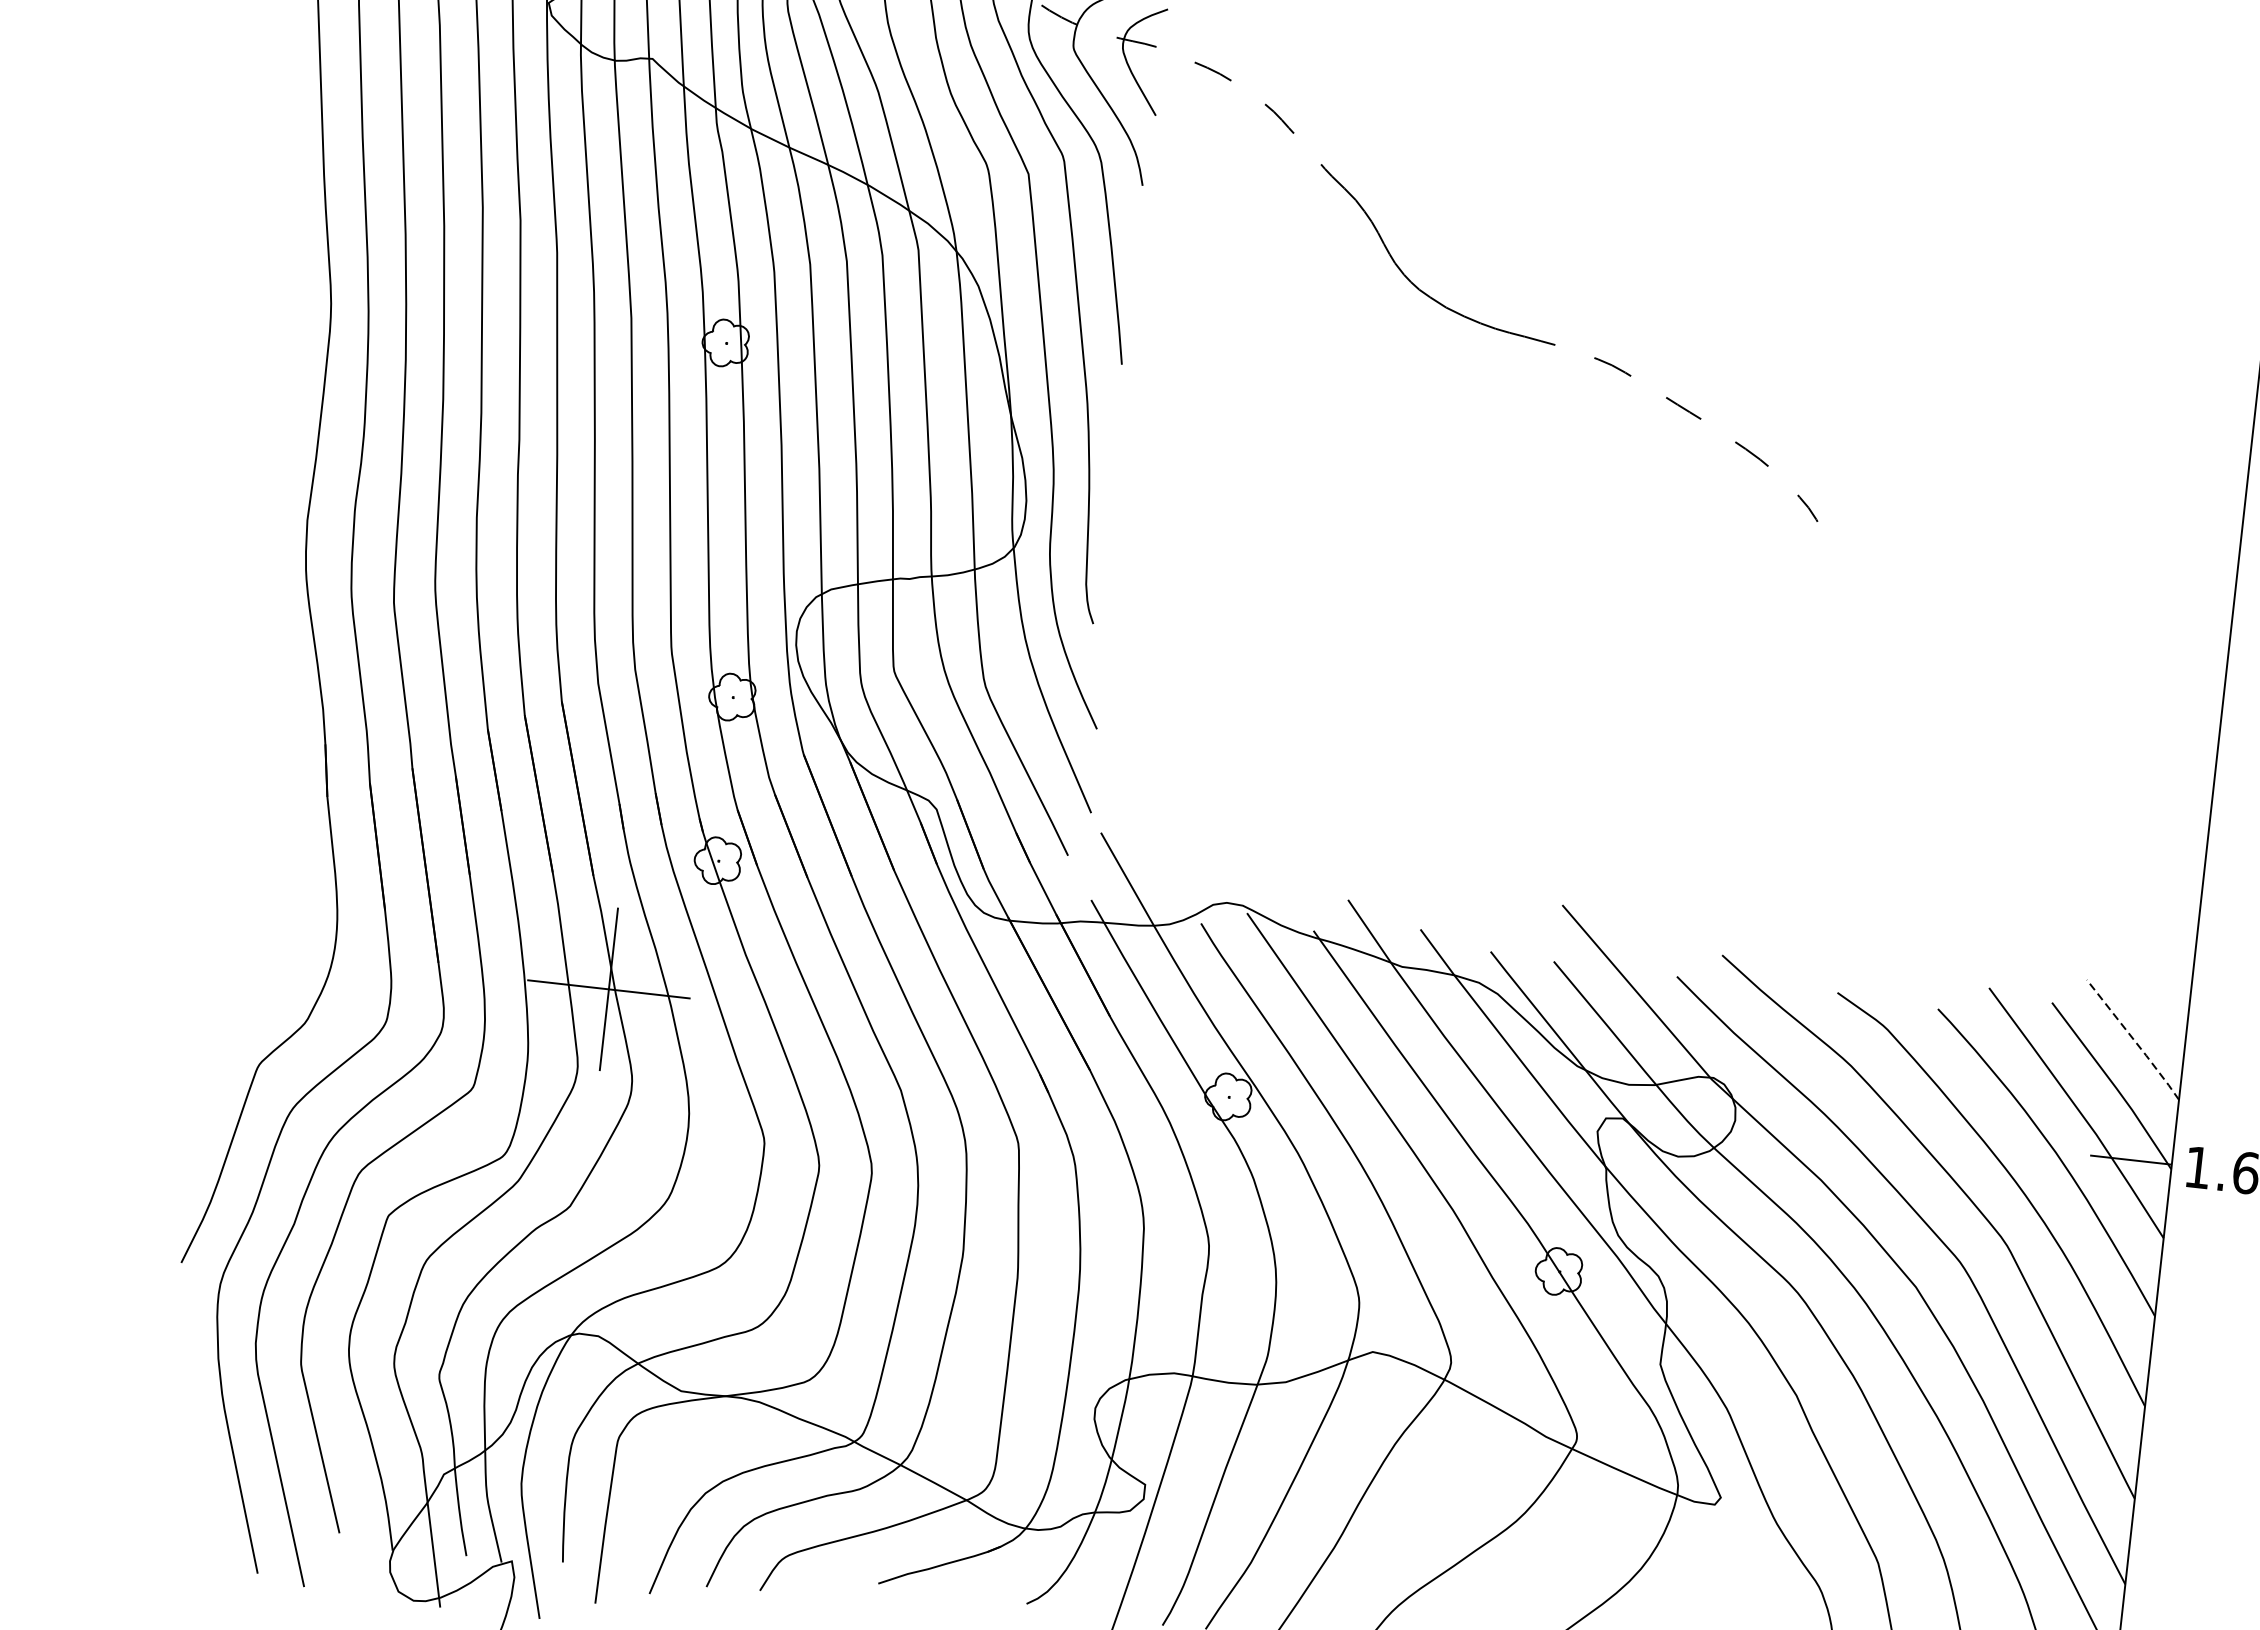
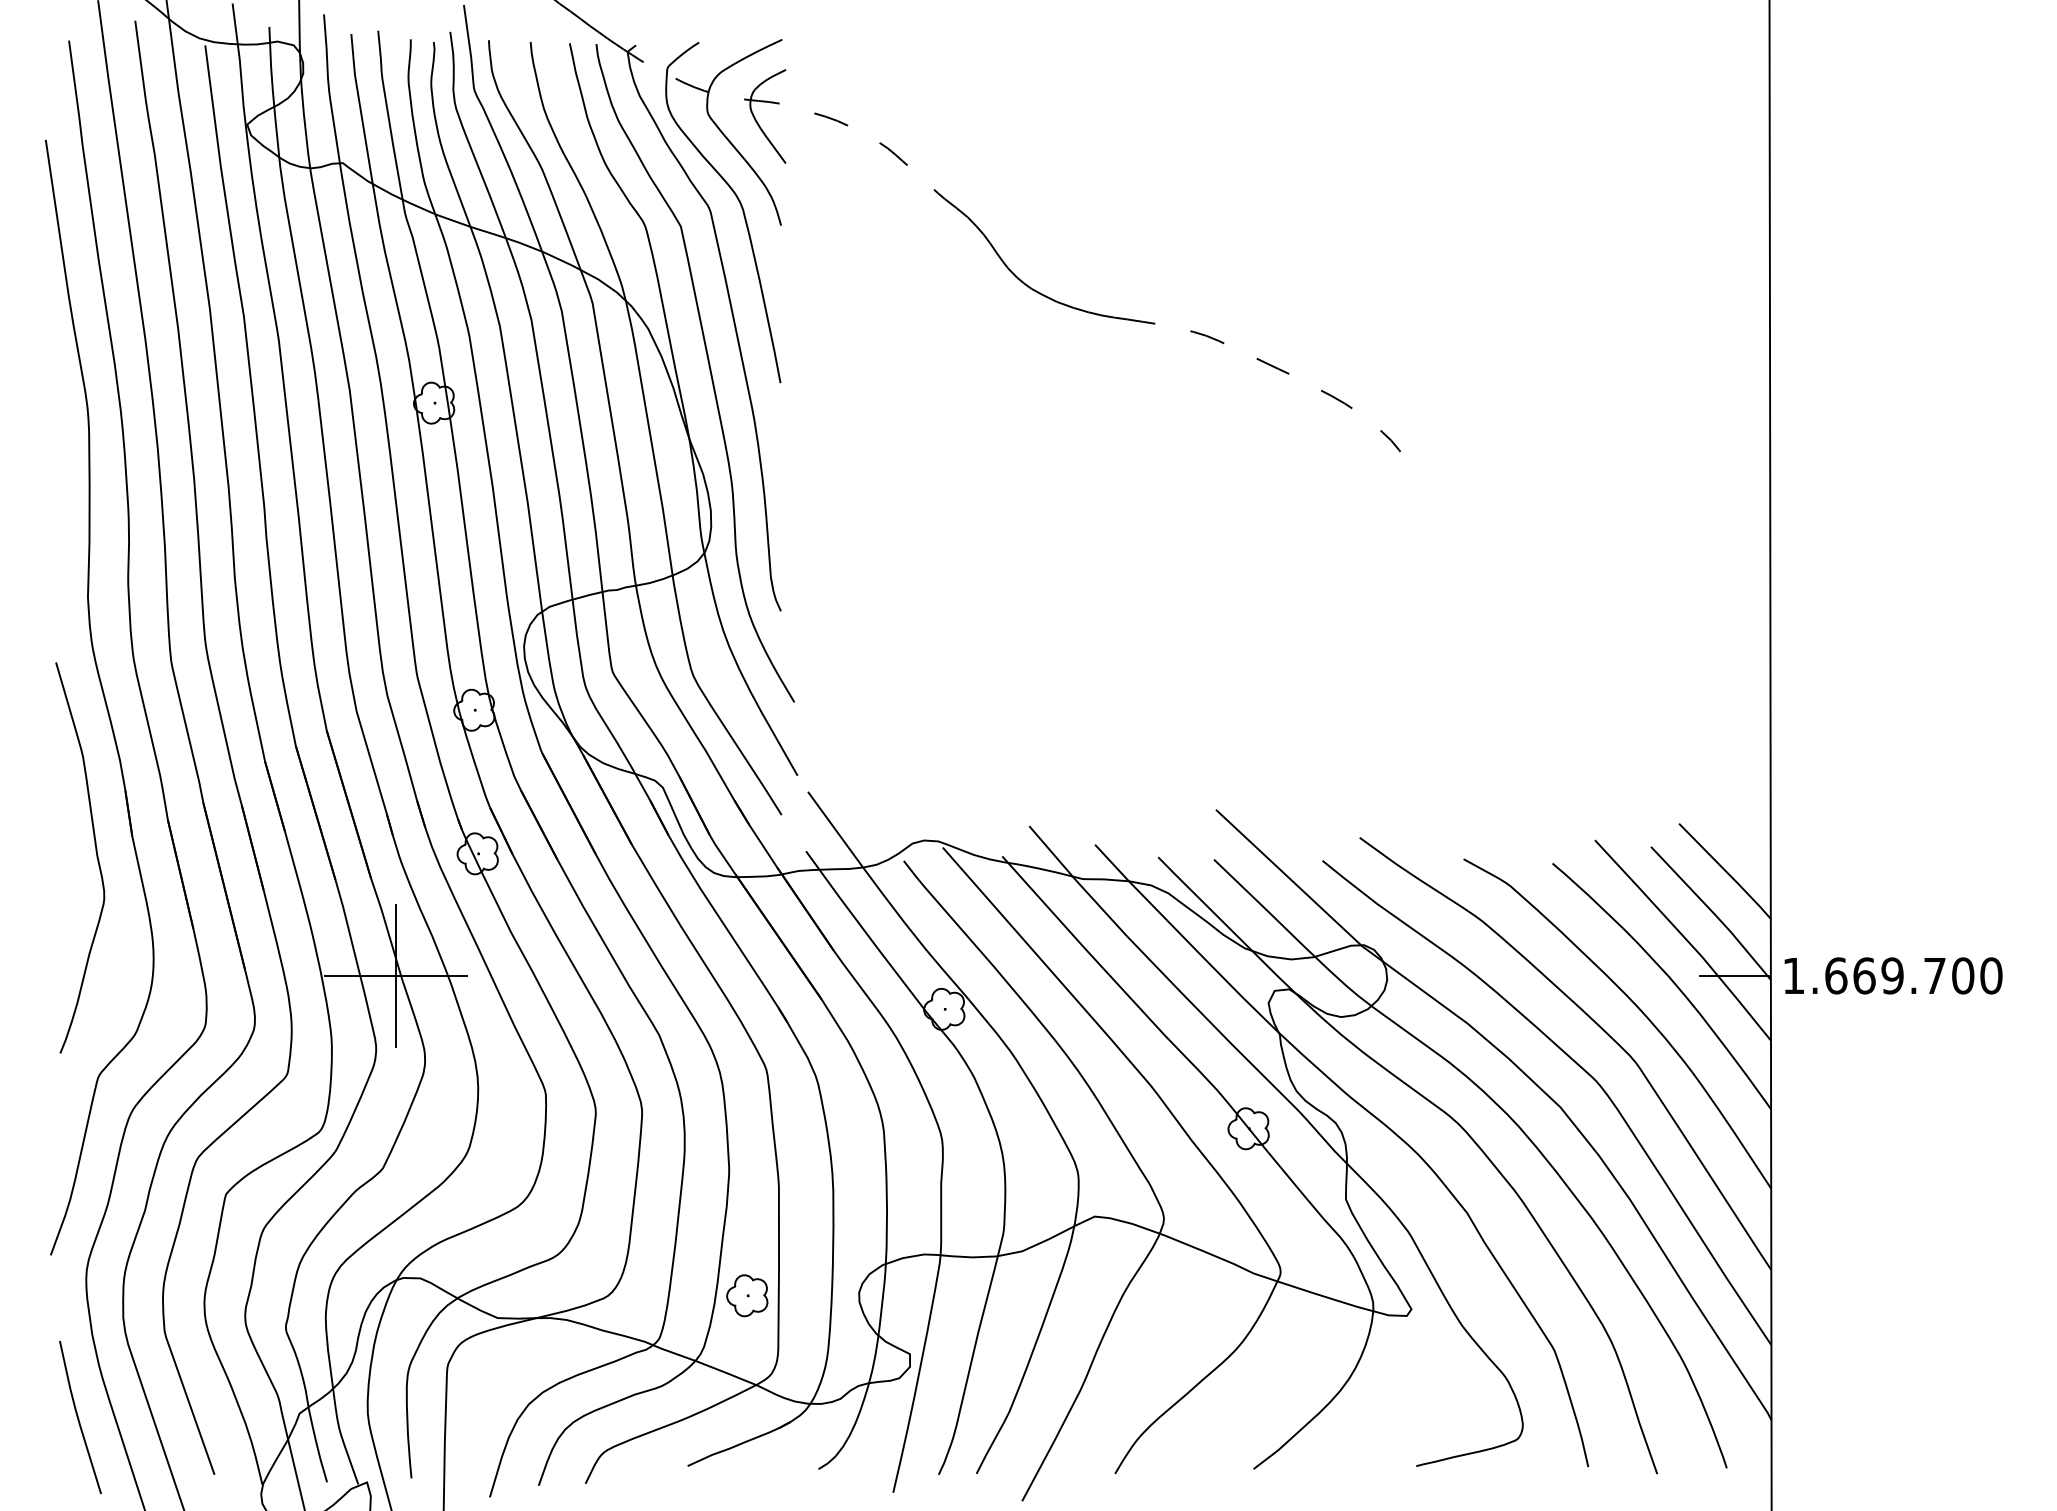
curve: (284, 816) -> (96, 857), added
line: (2134, 1040) -> (1726, 871), dashed -> solid
part: (968, 1397) -> (747, 1295), added
line: (193, 1452) -> (79, 1418), added

